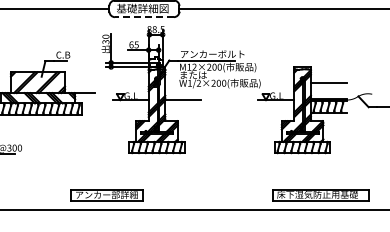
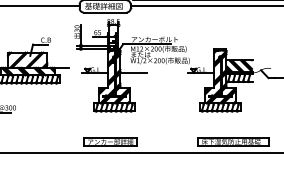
line: (143, 17) -> (104, 12), dashed -> solid
hatch: (328, 90) -> (239, 65), added
part: (106, 195) -> (110, 142), moved

